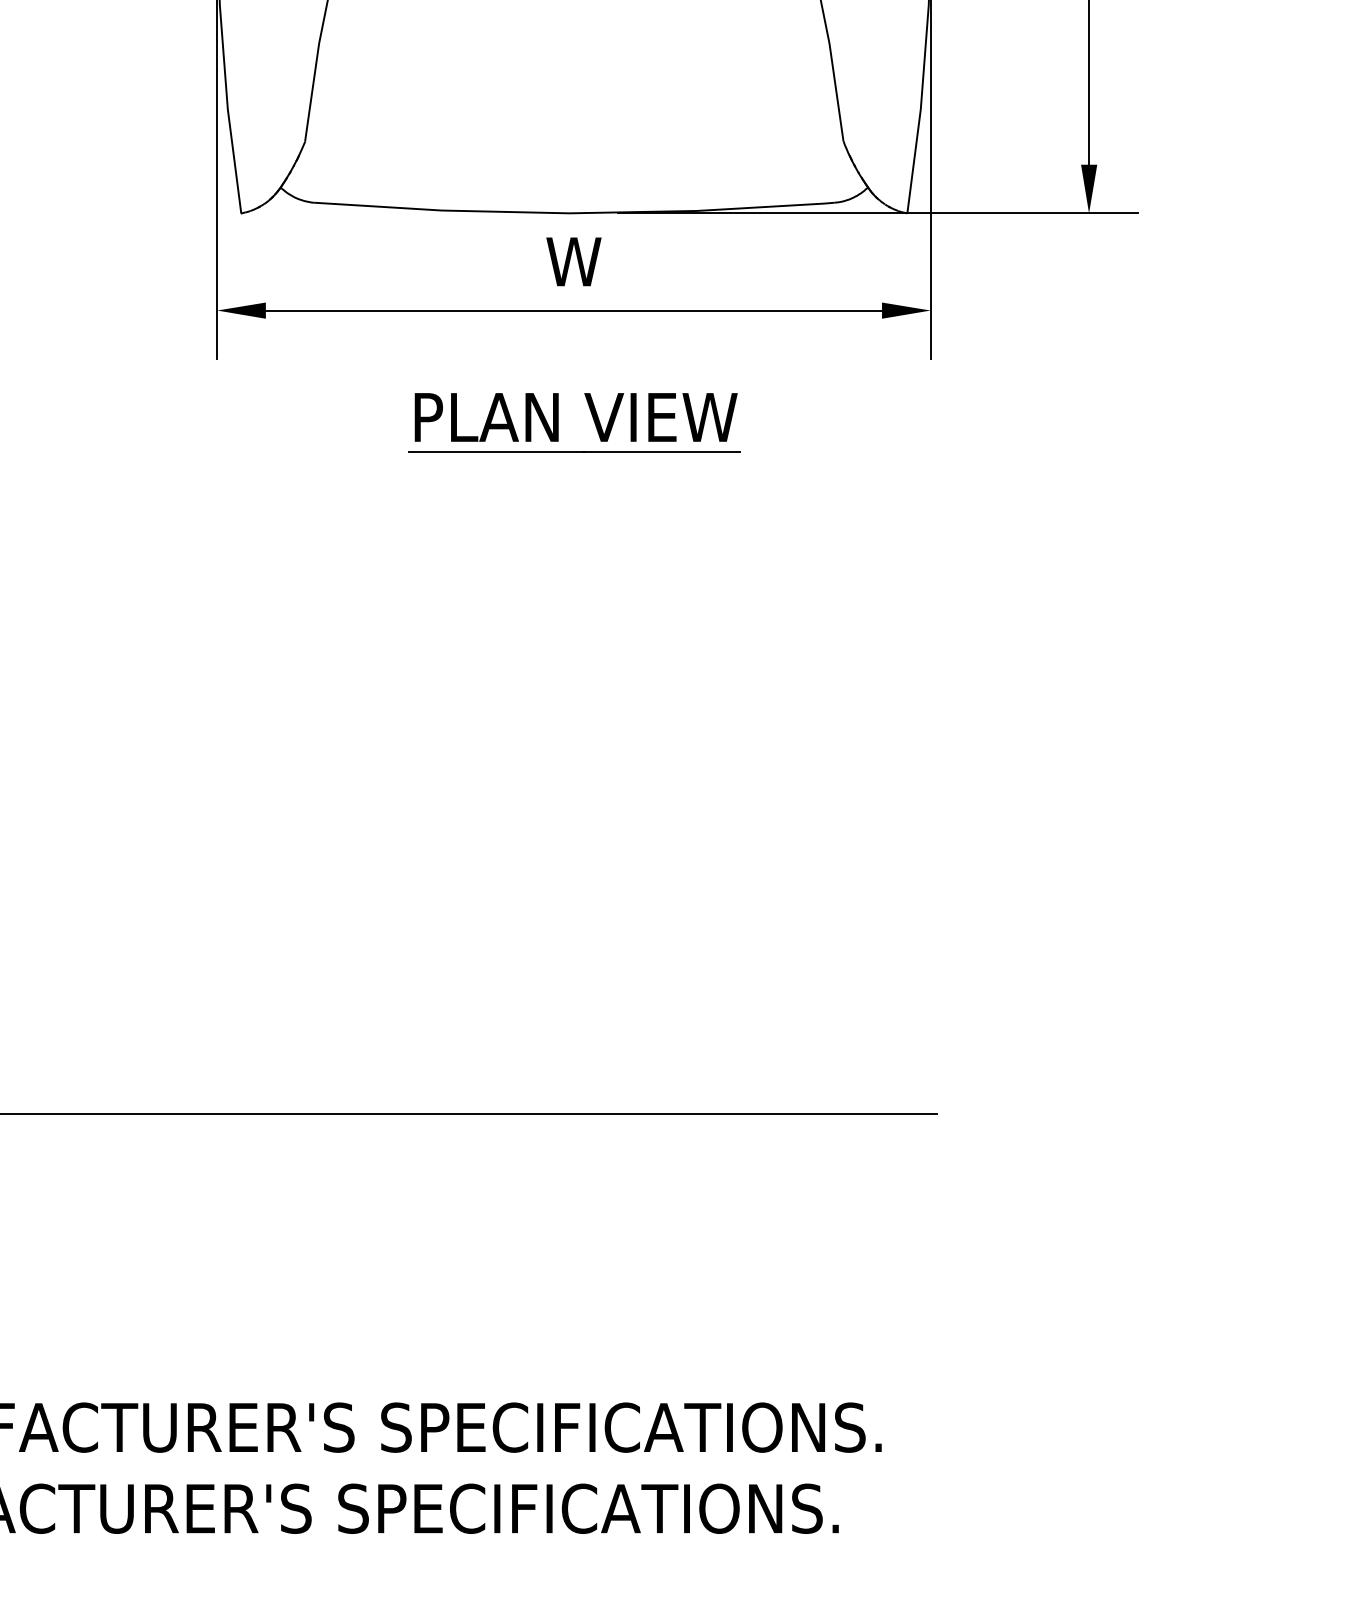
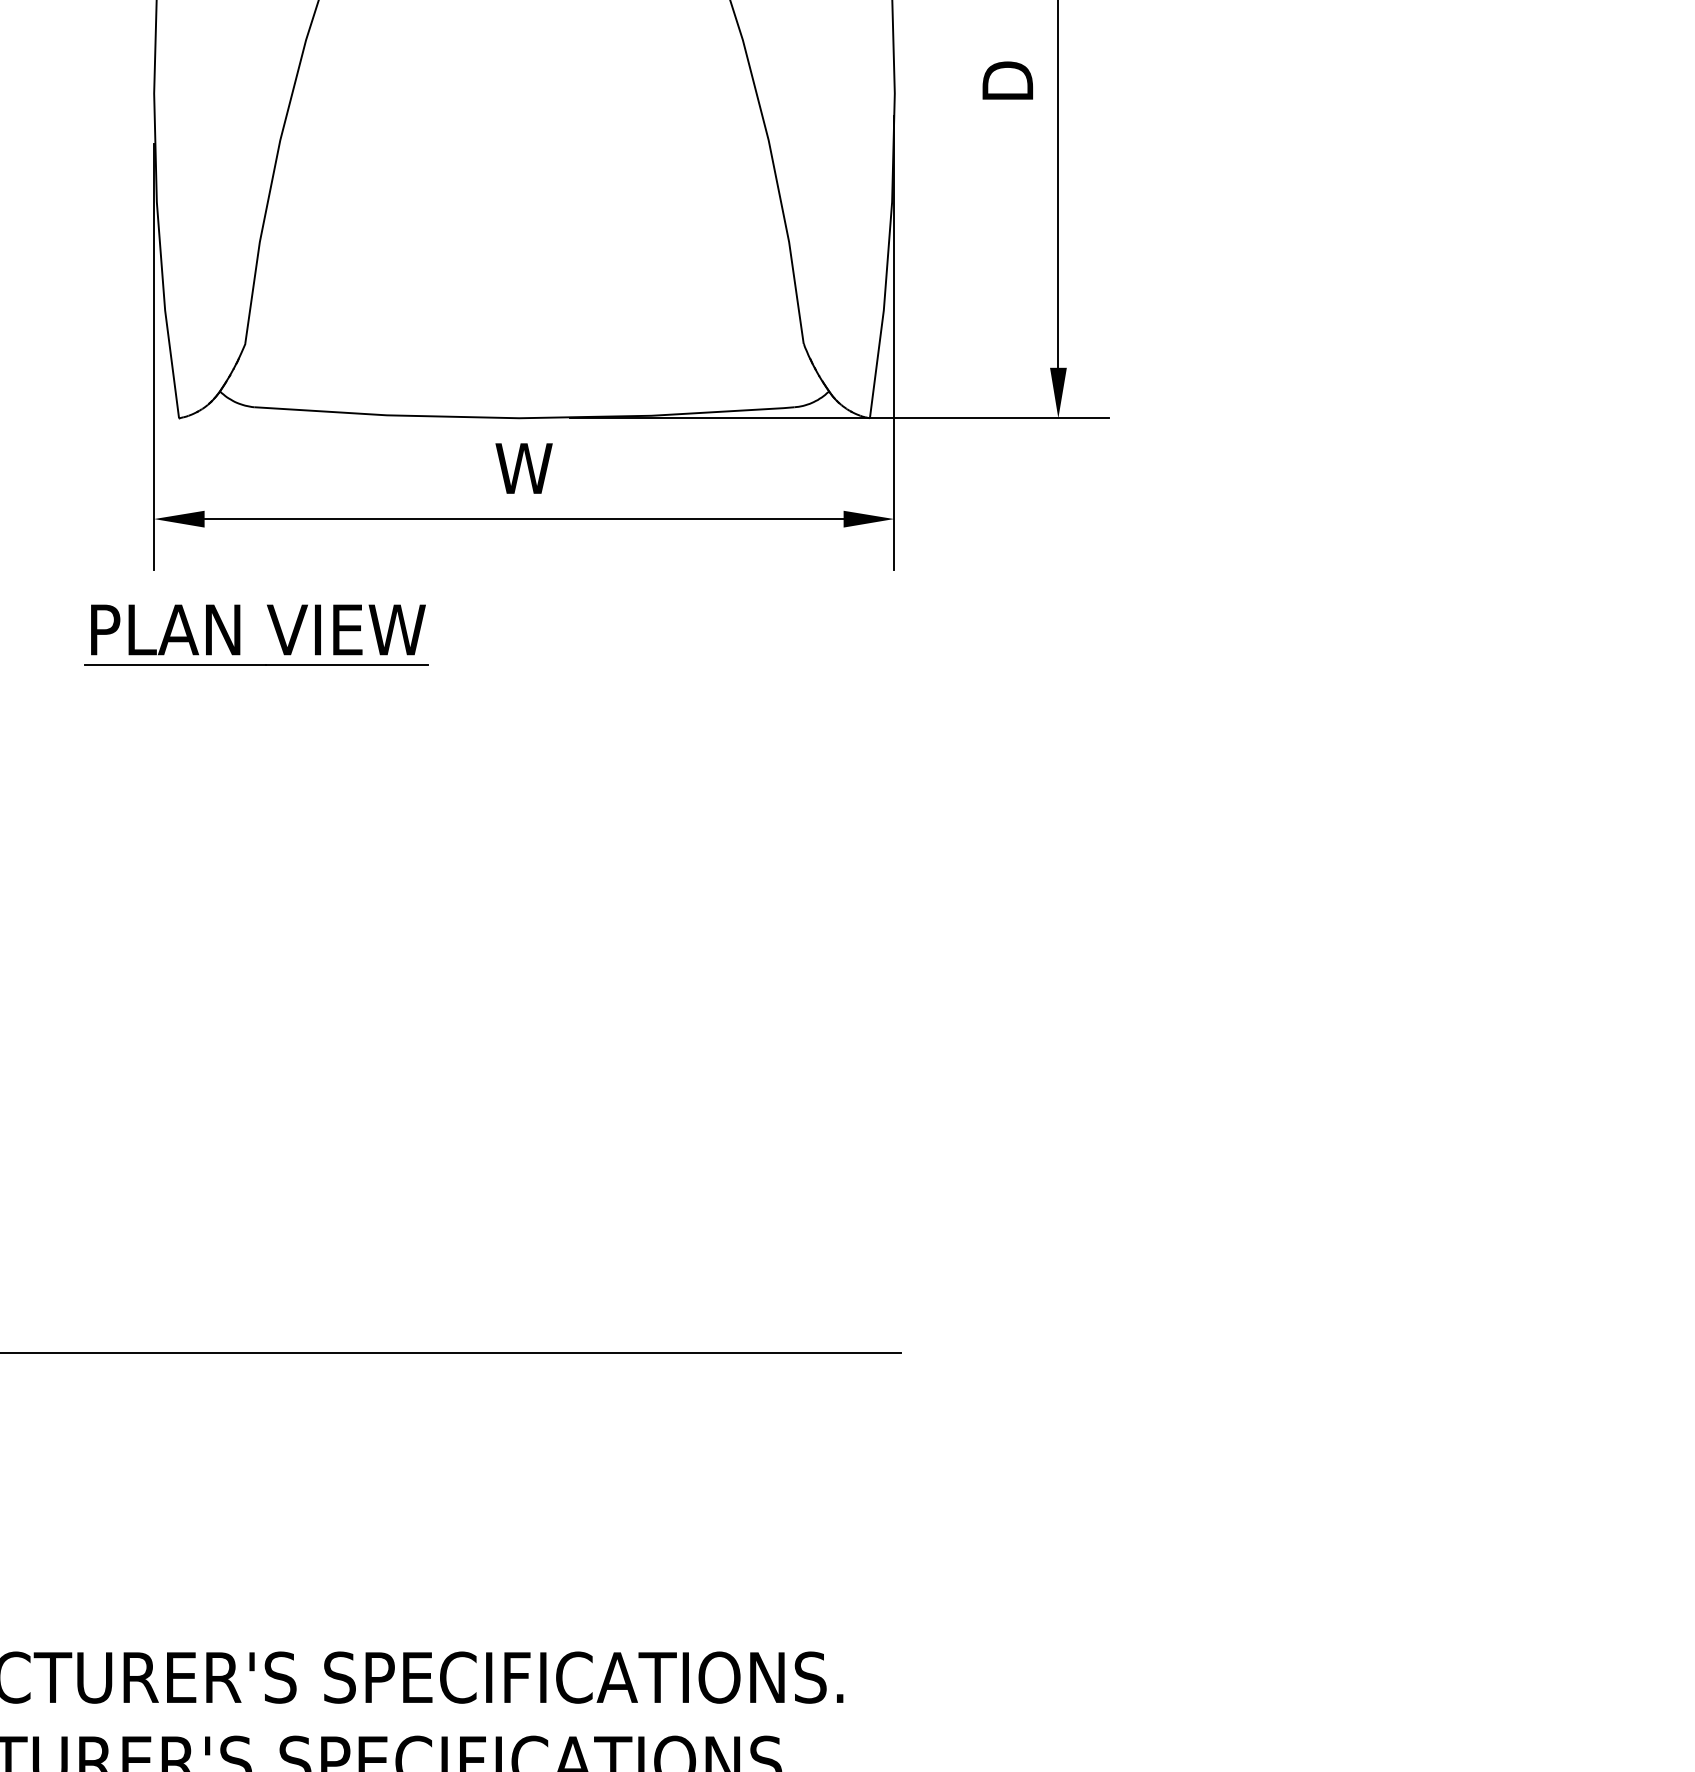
part: (558, 421) -> (240, 634), moved

